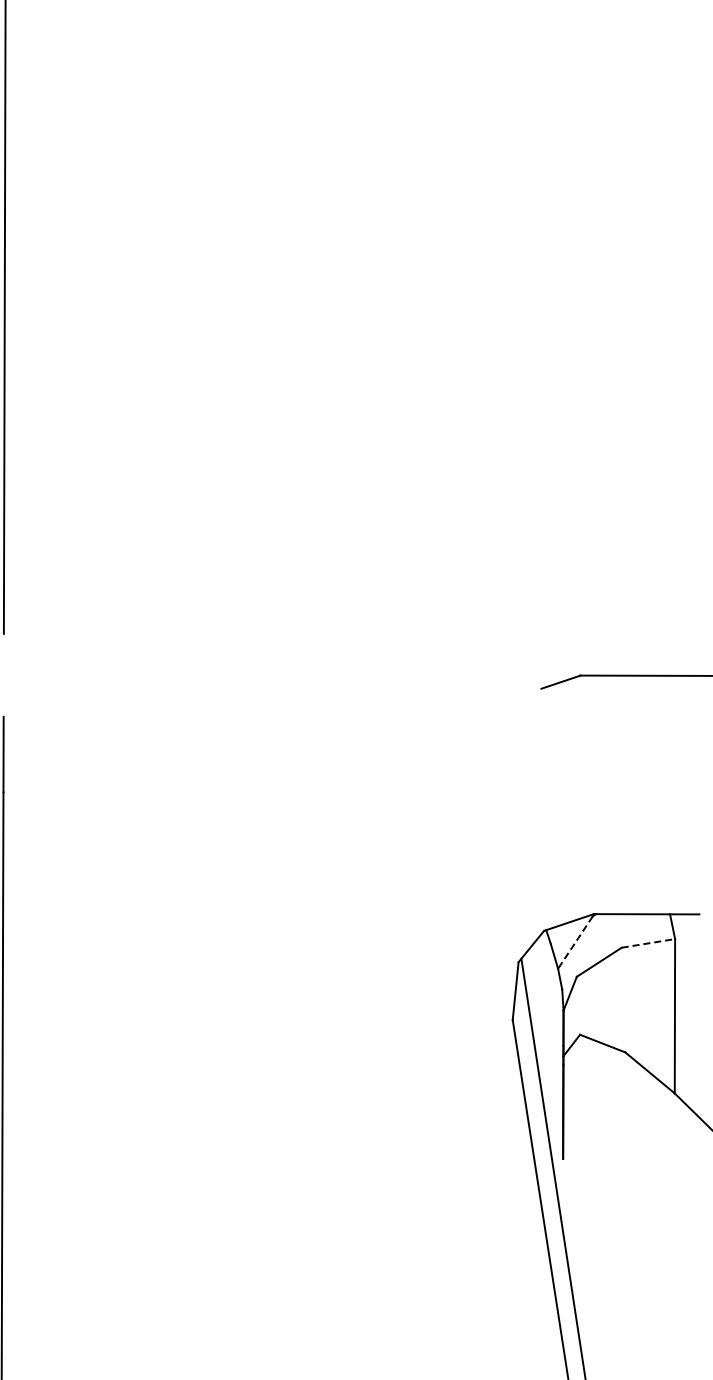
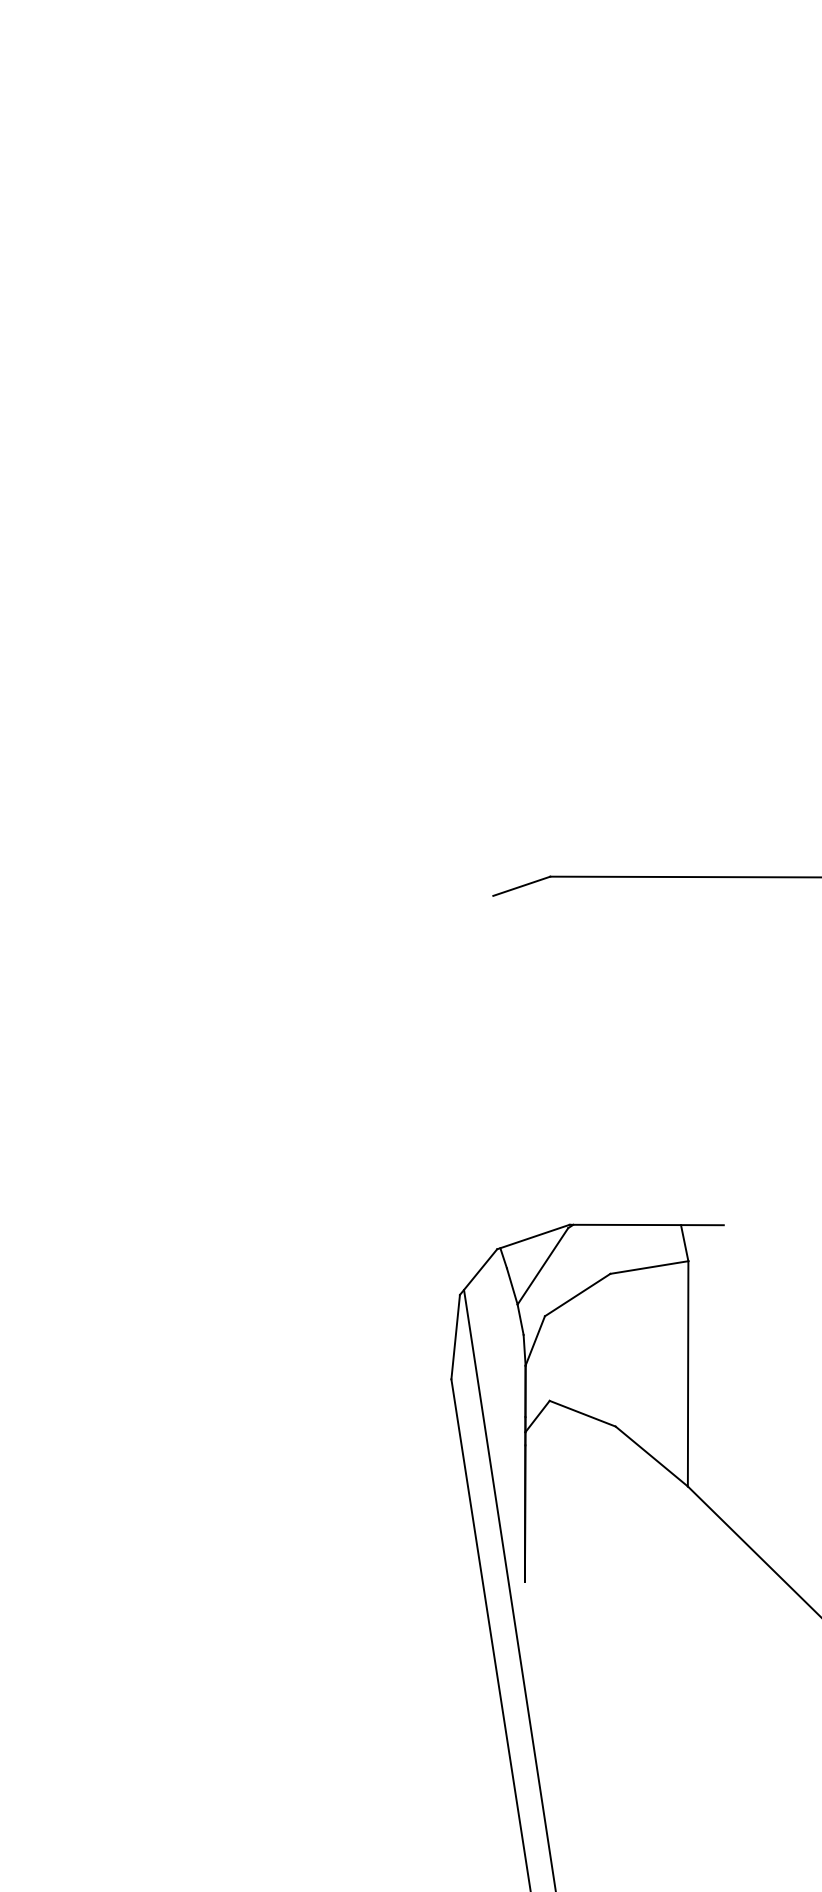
line: (575, 943) -> (543, 1267), dashed -> solid
line: (648, 943) -> (649, 1267), dashed -> solid

